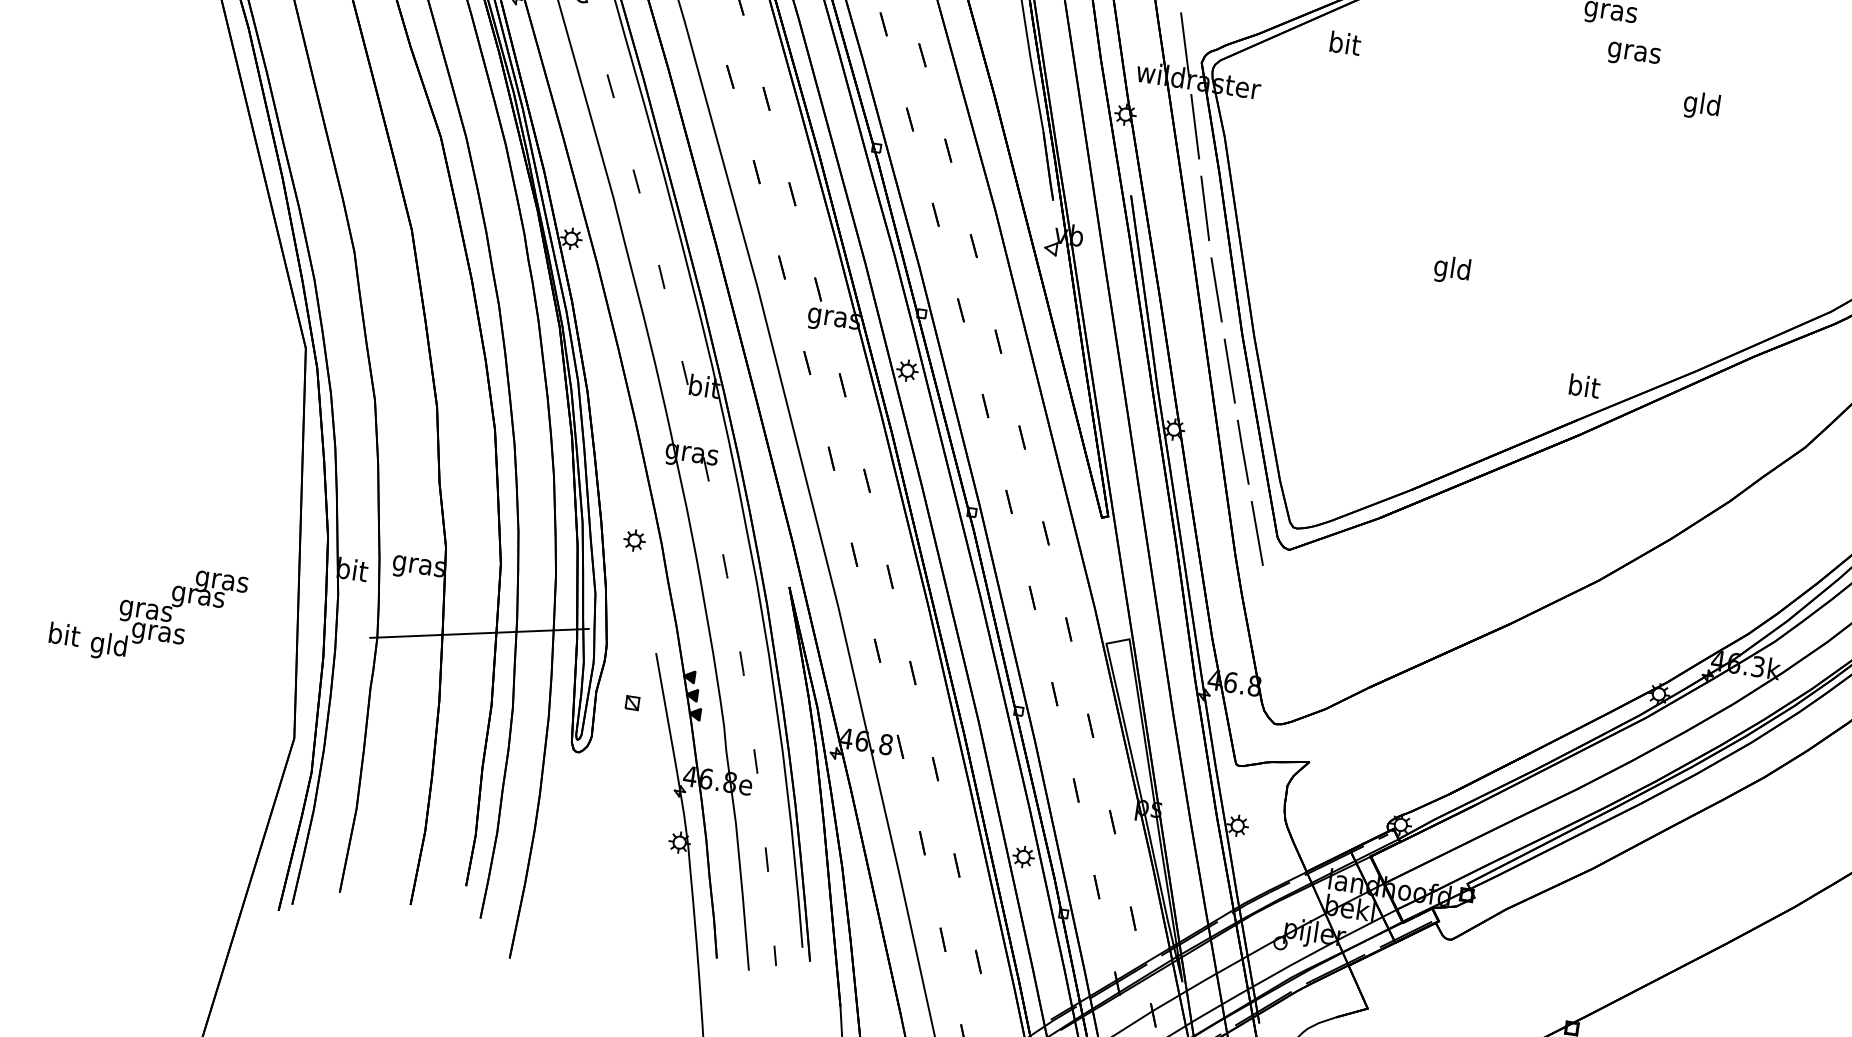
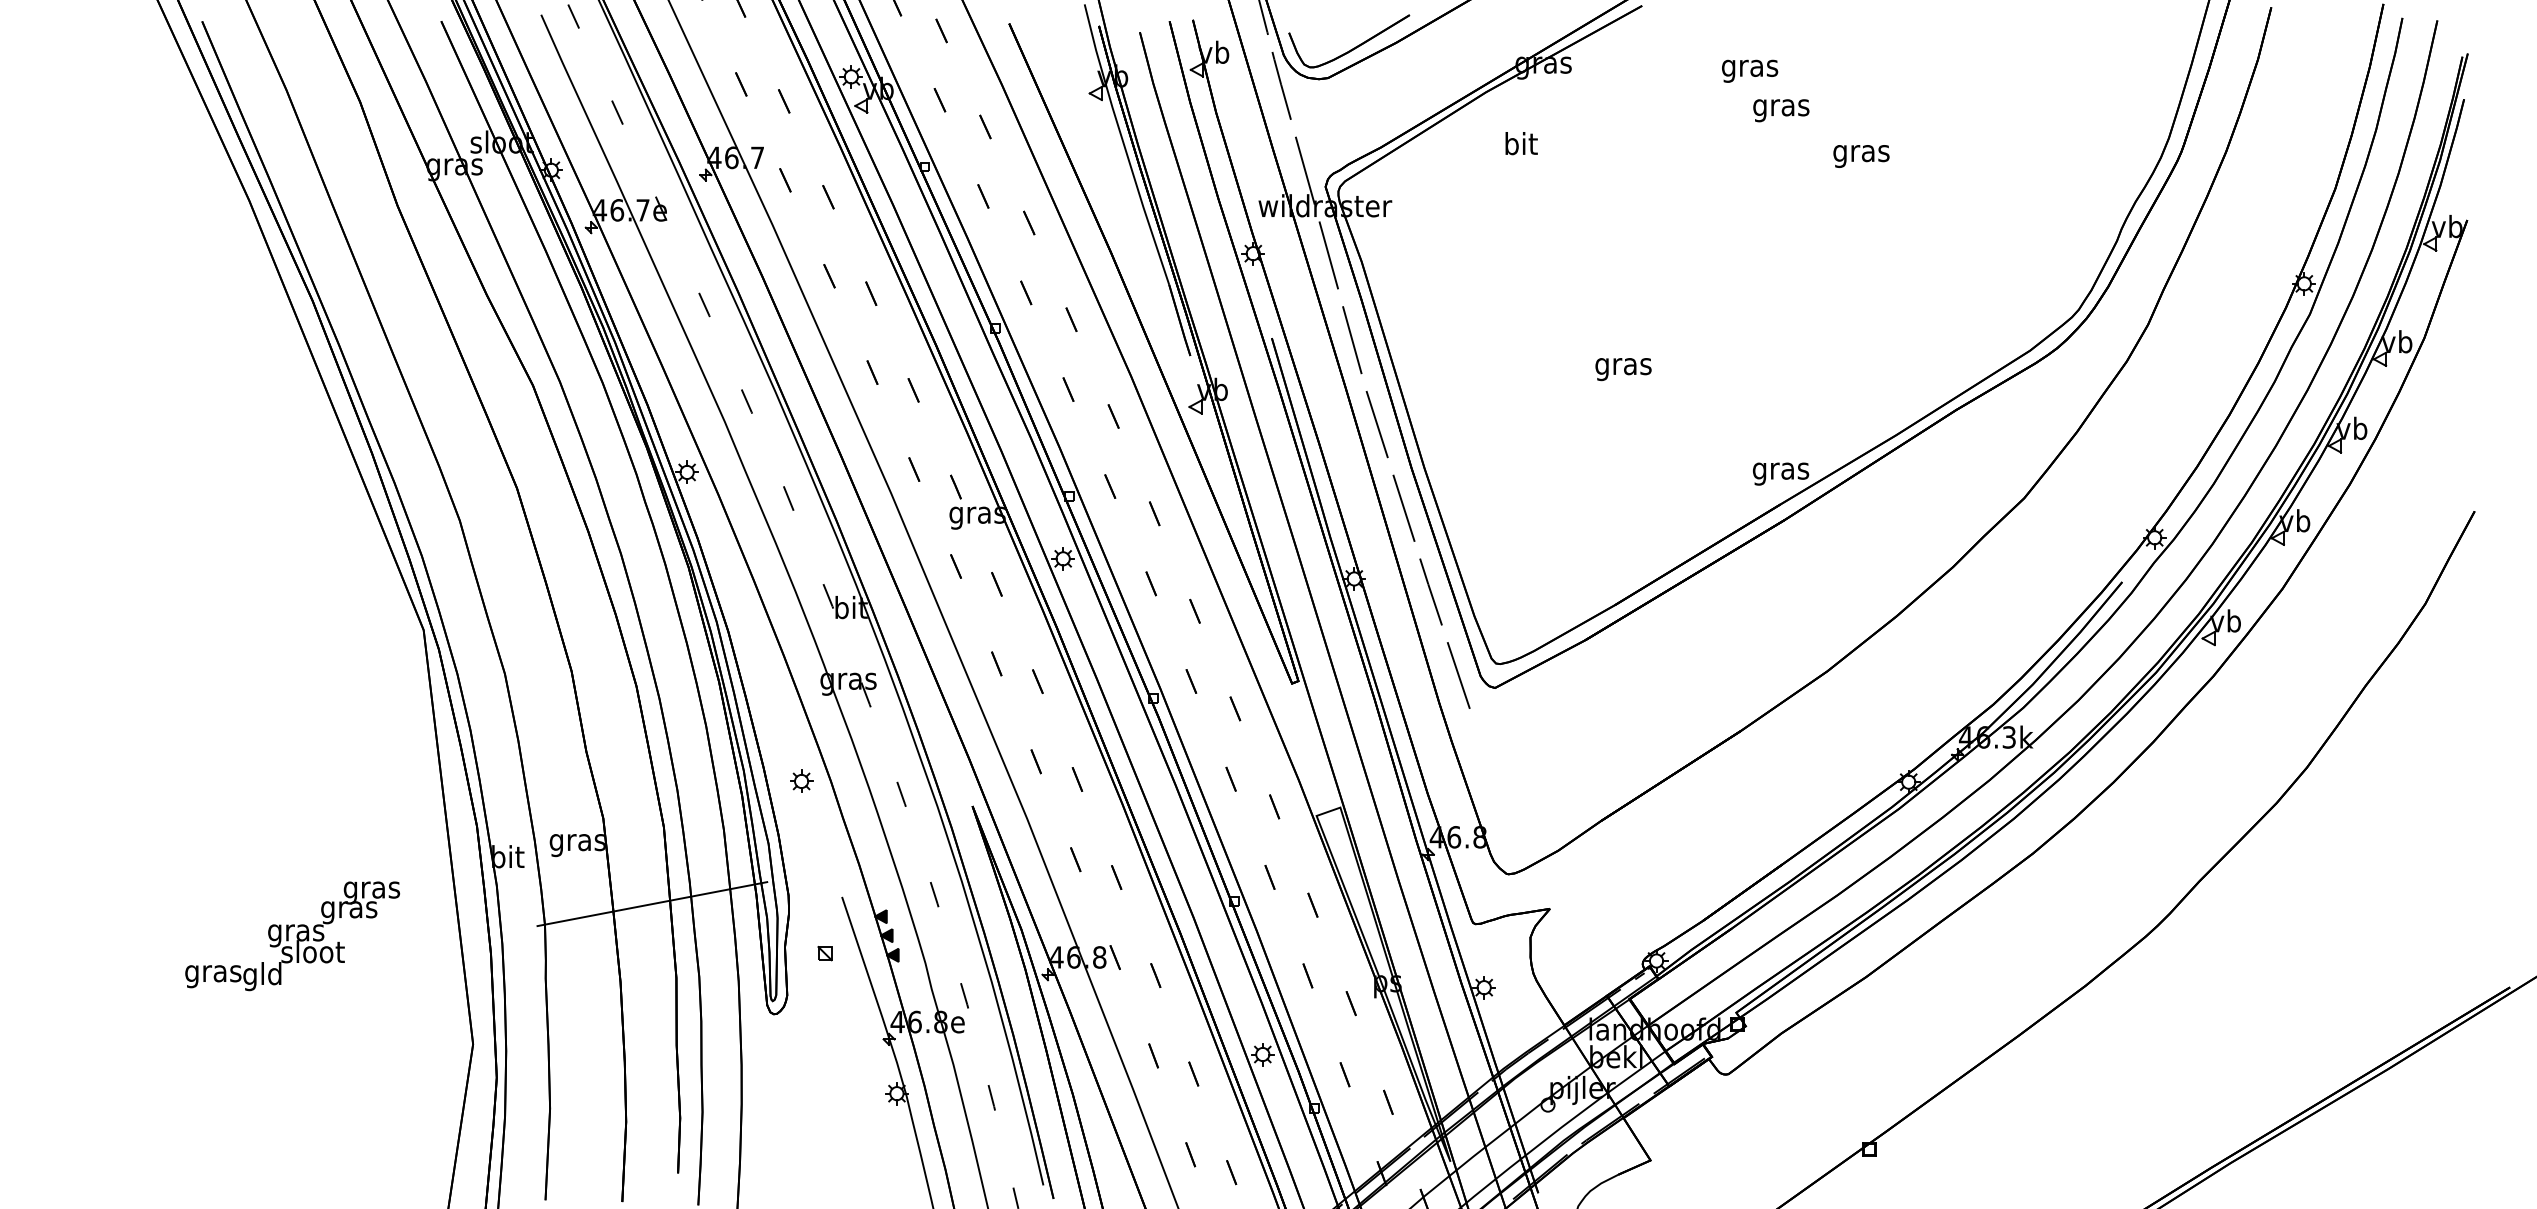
text: (1345, 43) -> (1521, 143), moved
text: (1702, 106) -> (1861, 153), gld -> gras
text: (1452, 270) -> (1623, 366), gld -> gras
text: (1583, 388) -> (1780, 470), bit -> gras
text: (158, 633) -> (312, 954), gras -> sloot
text: (63, 636) -> (213, 973), bit -> gras

